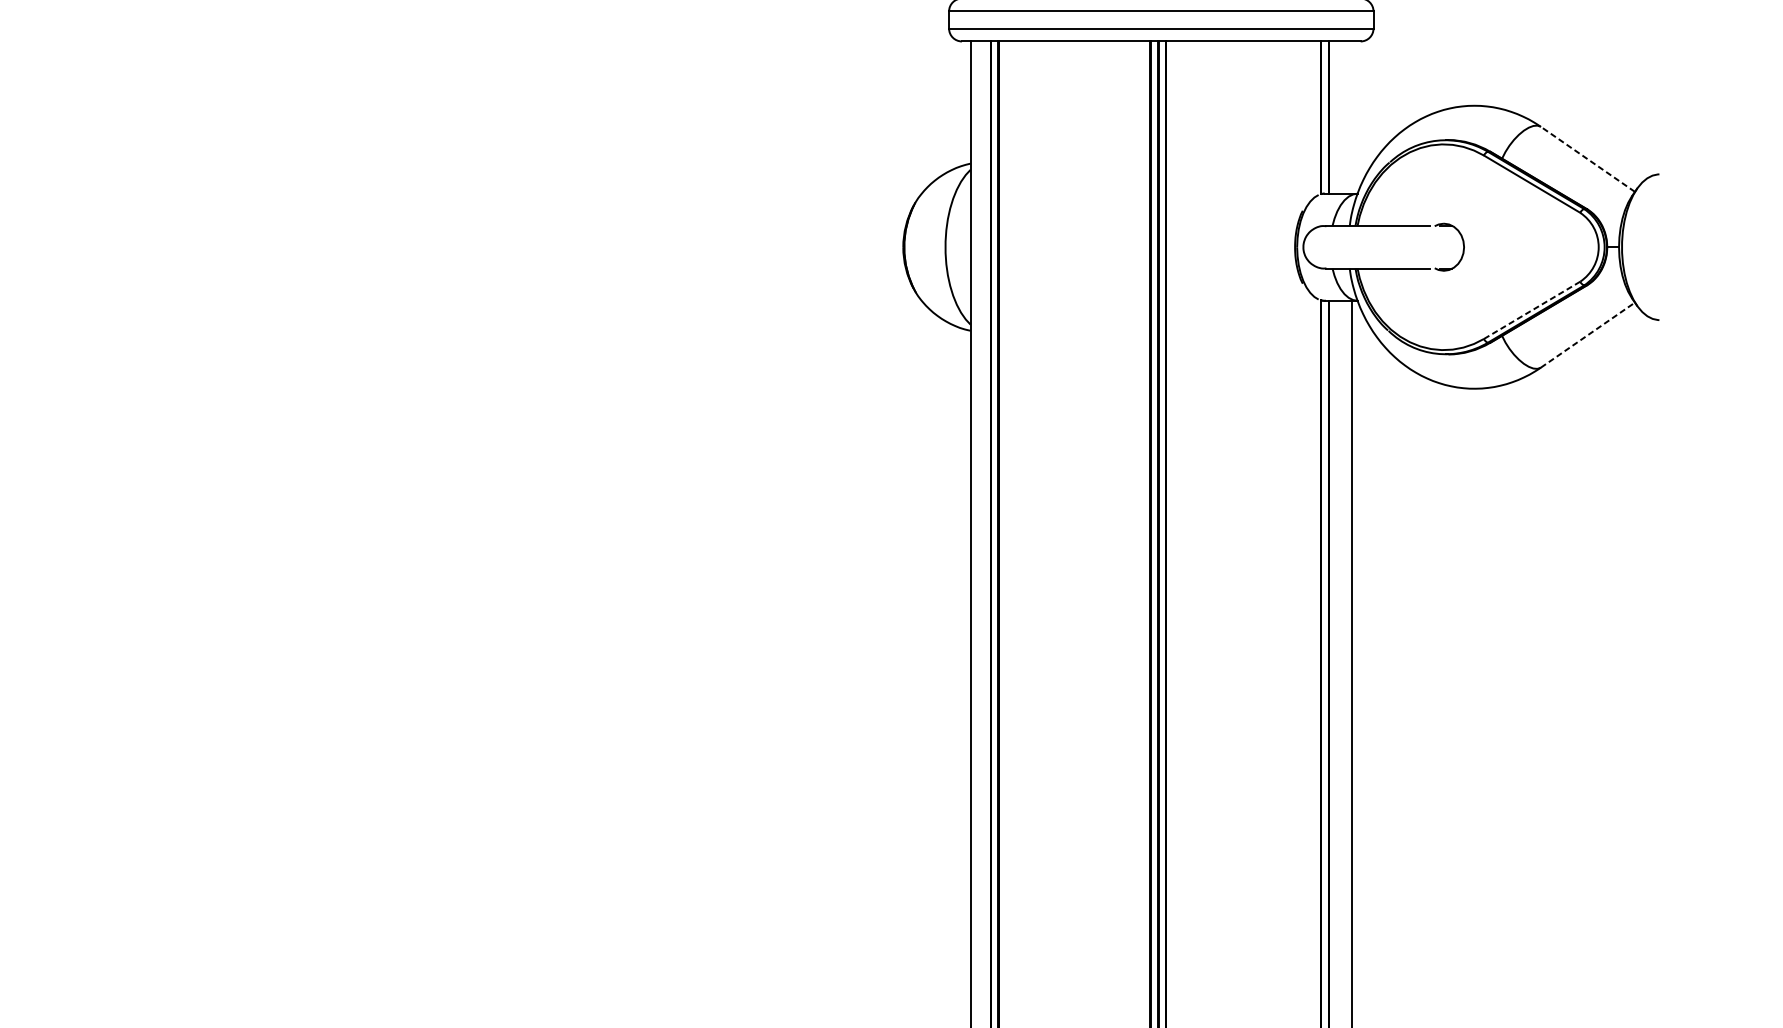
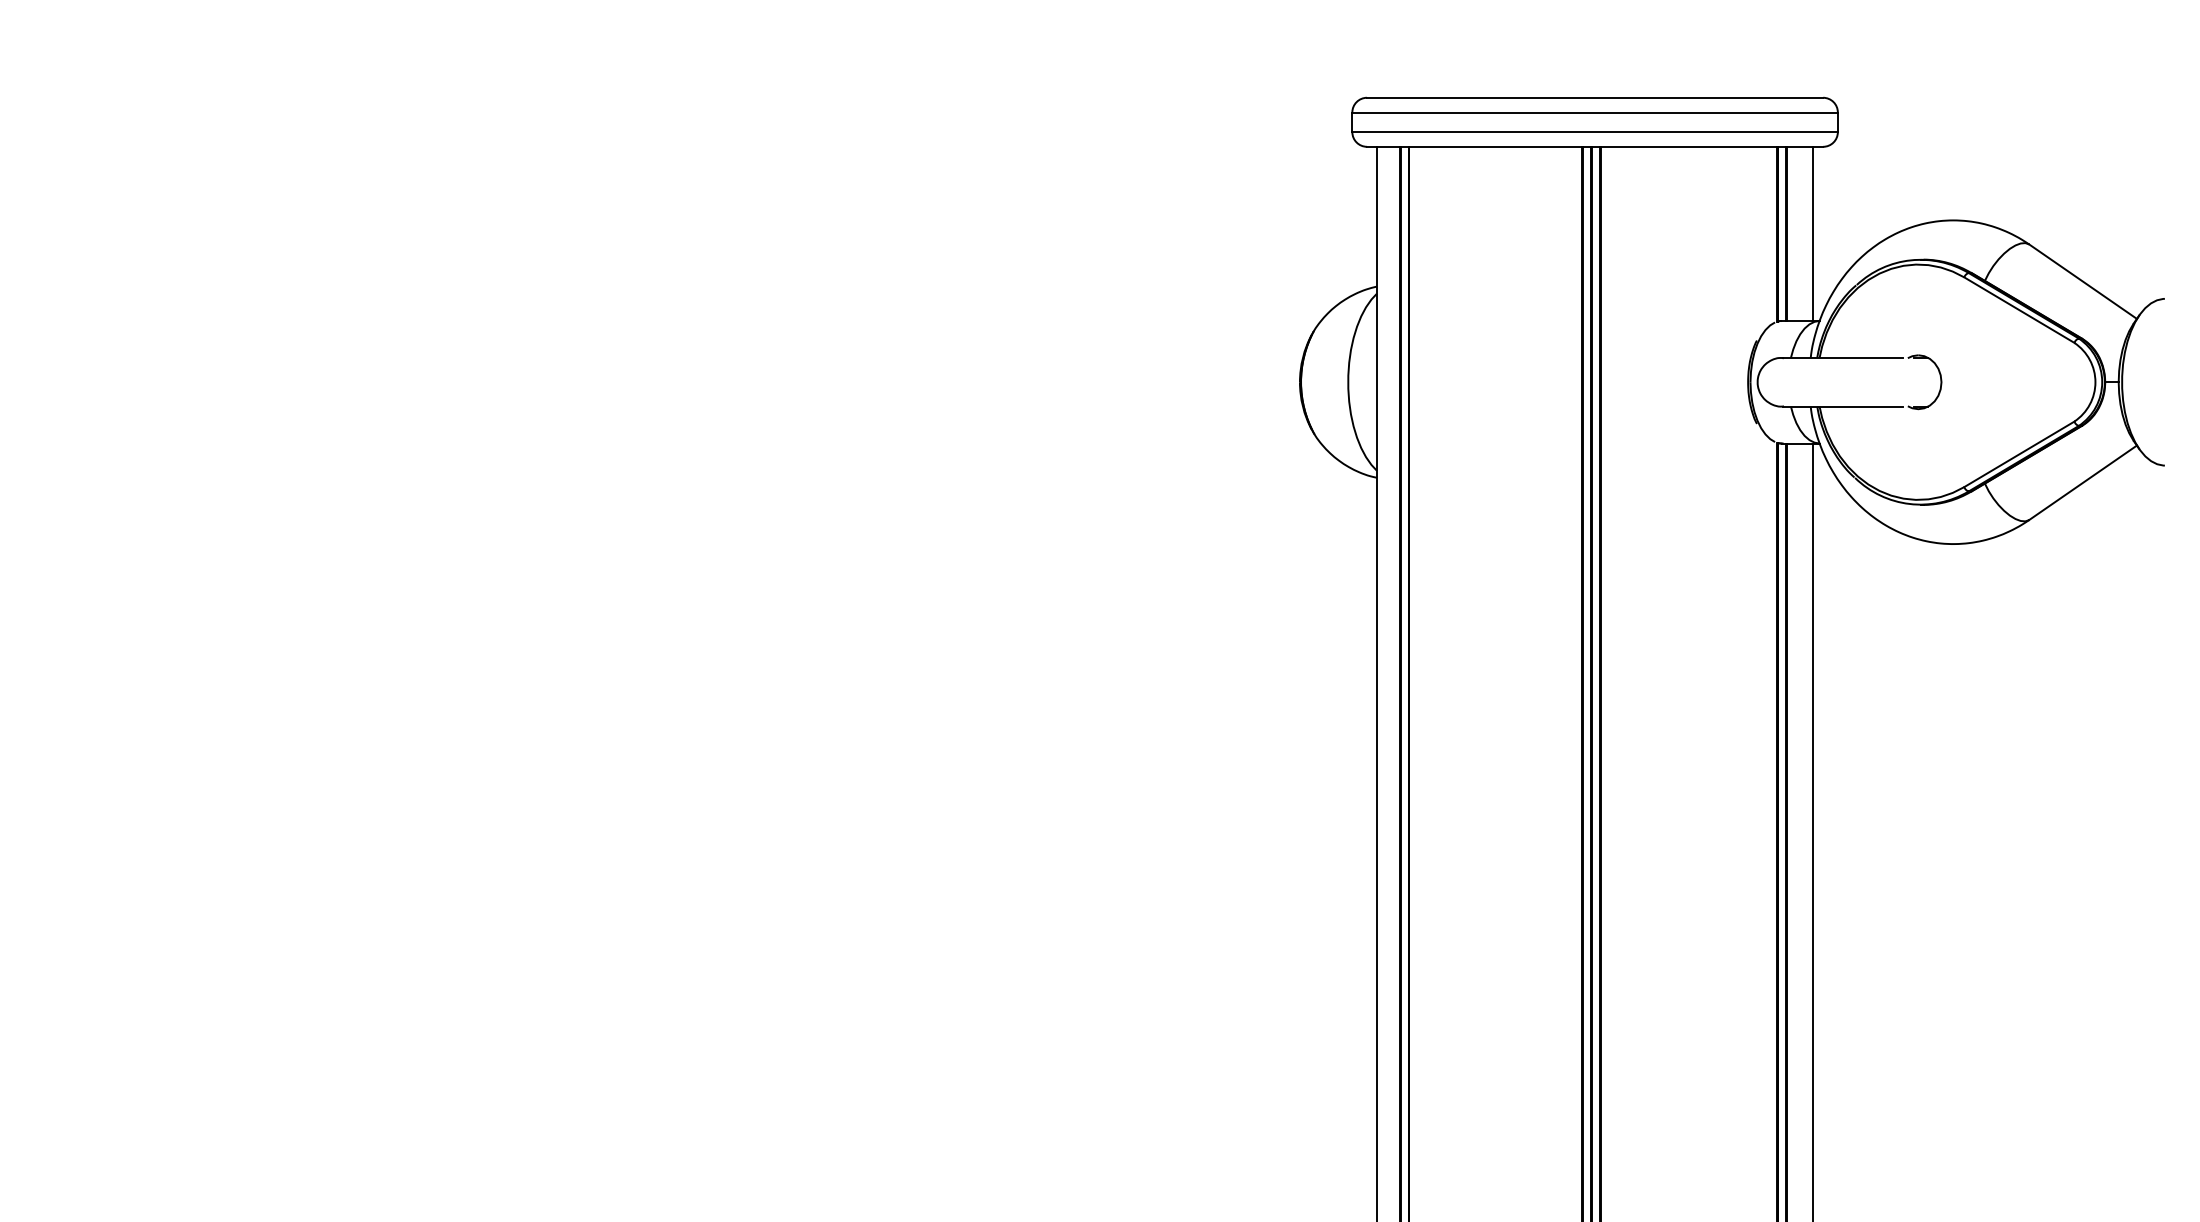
line: (1352, 117) -> (1813, 233), added
line: (1587, 159) -> (2082, 281), dashed -> solid
line: (1532, 310) -> (2019, 454), dashed -> solid
line: (1588, 334) -> (2083, 482), dashed -> solid

